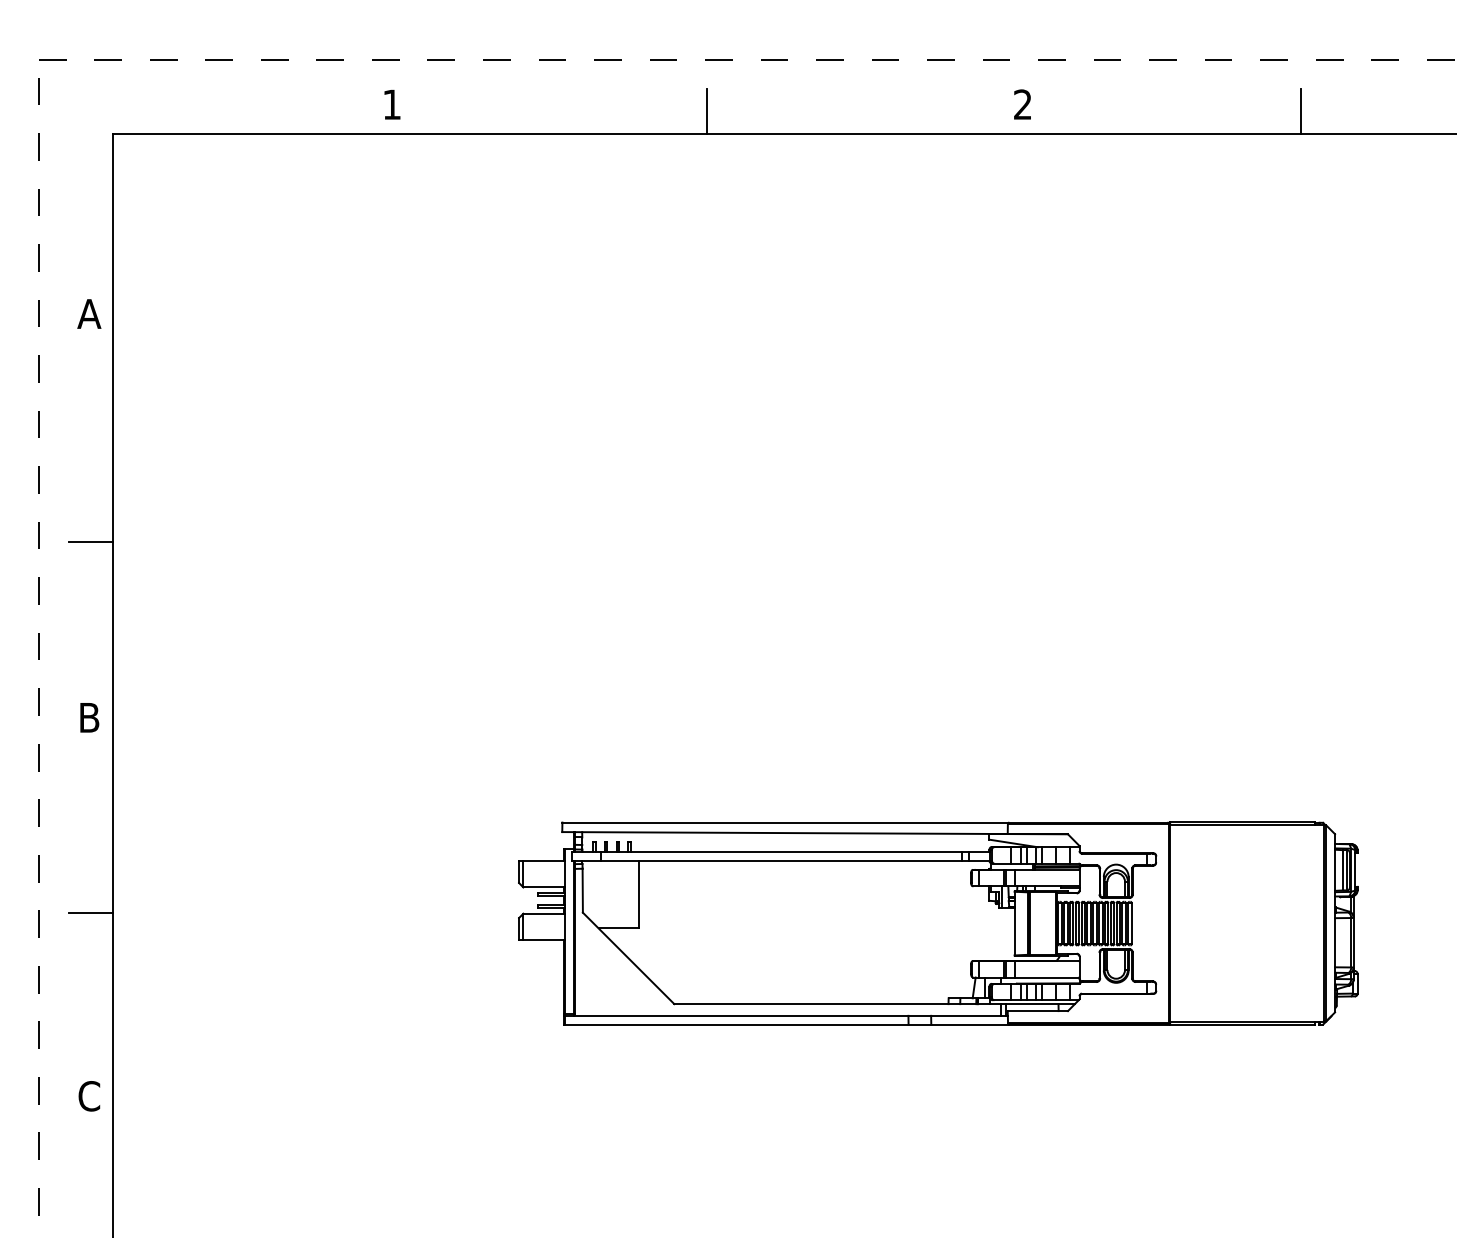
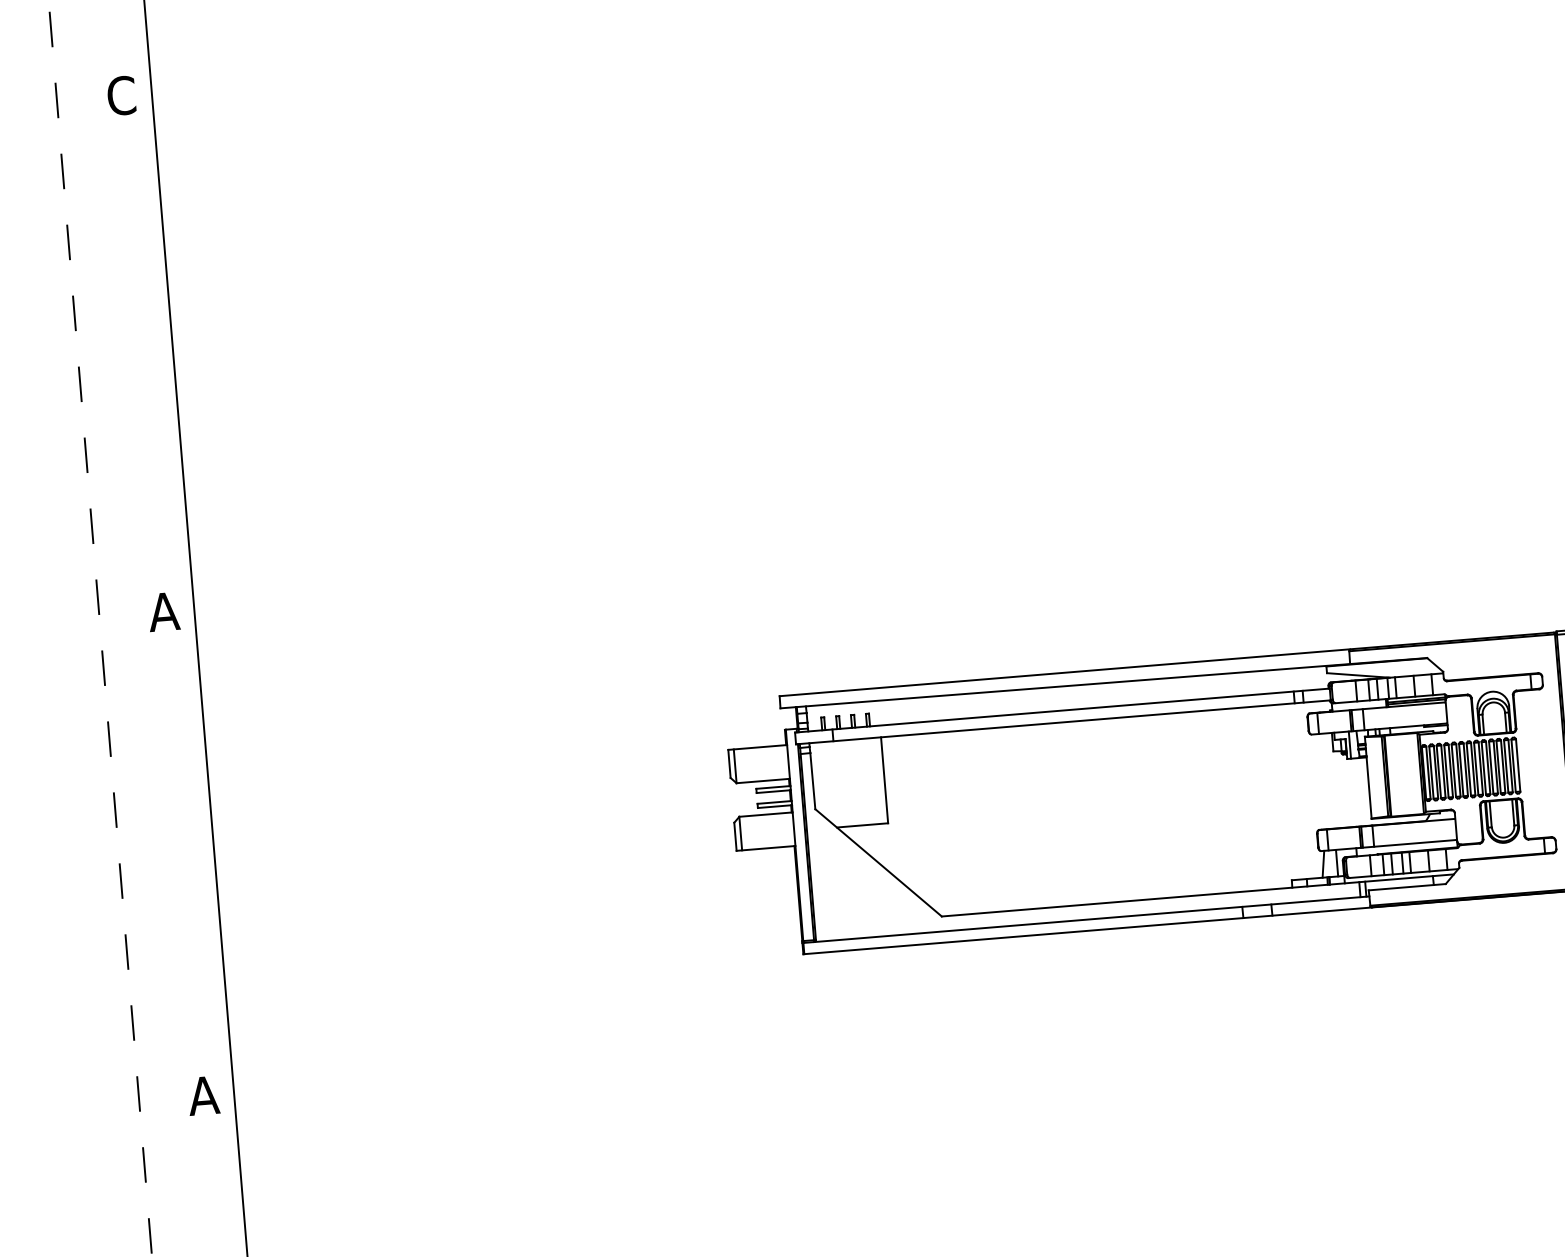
text: (89, 313) -> (121, 95), A -> C
line: (90, 542) -> (147, 387), removed
text: (89, 717) -> (164, 611), B -> A
line: (90, 913) -> (185, 862), removed
text: (89, 1096) -> (203, 1096), C -> A

